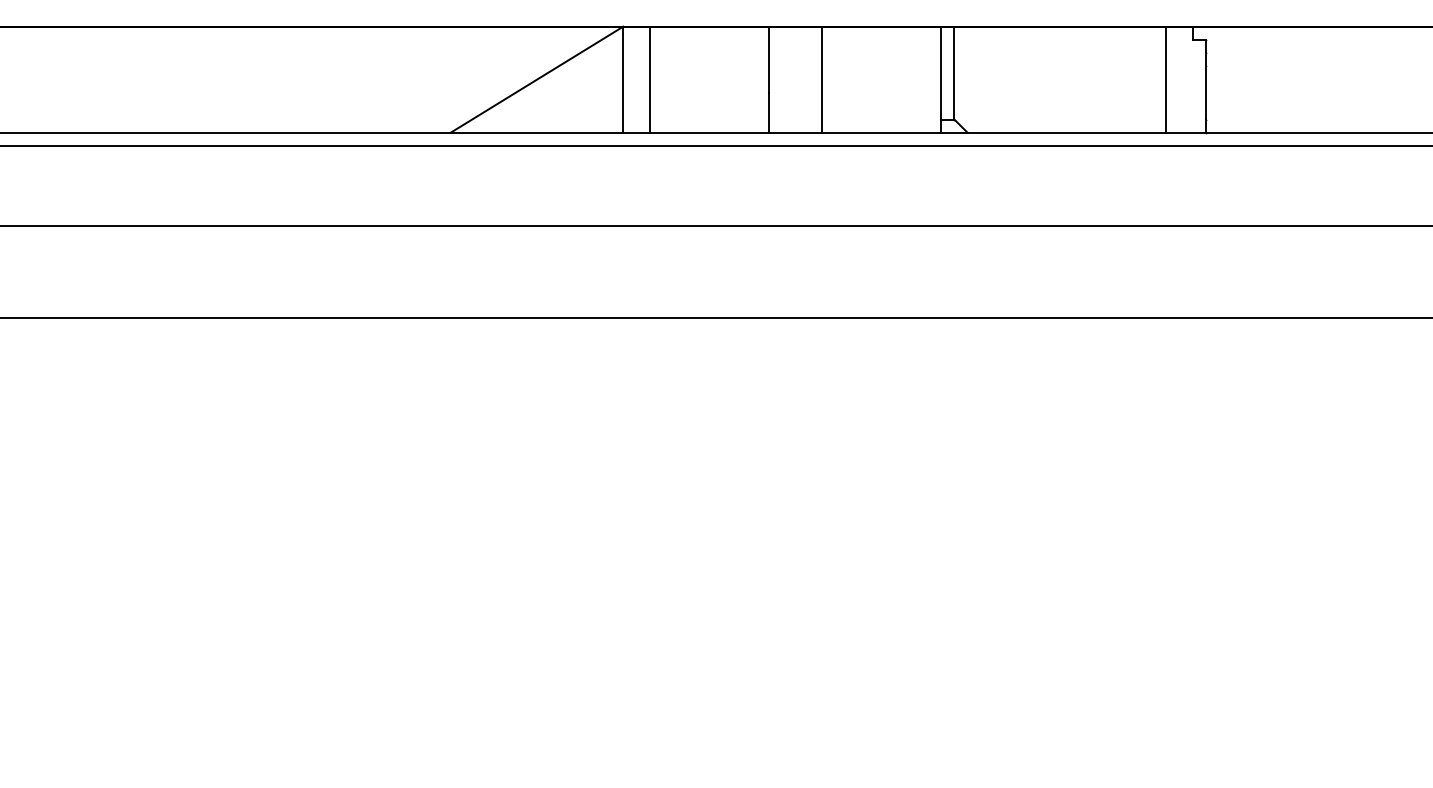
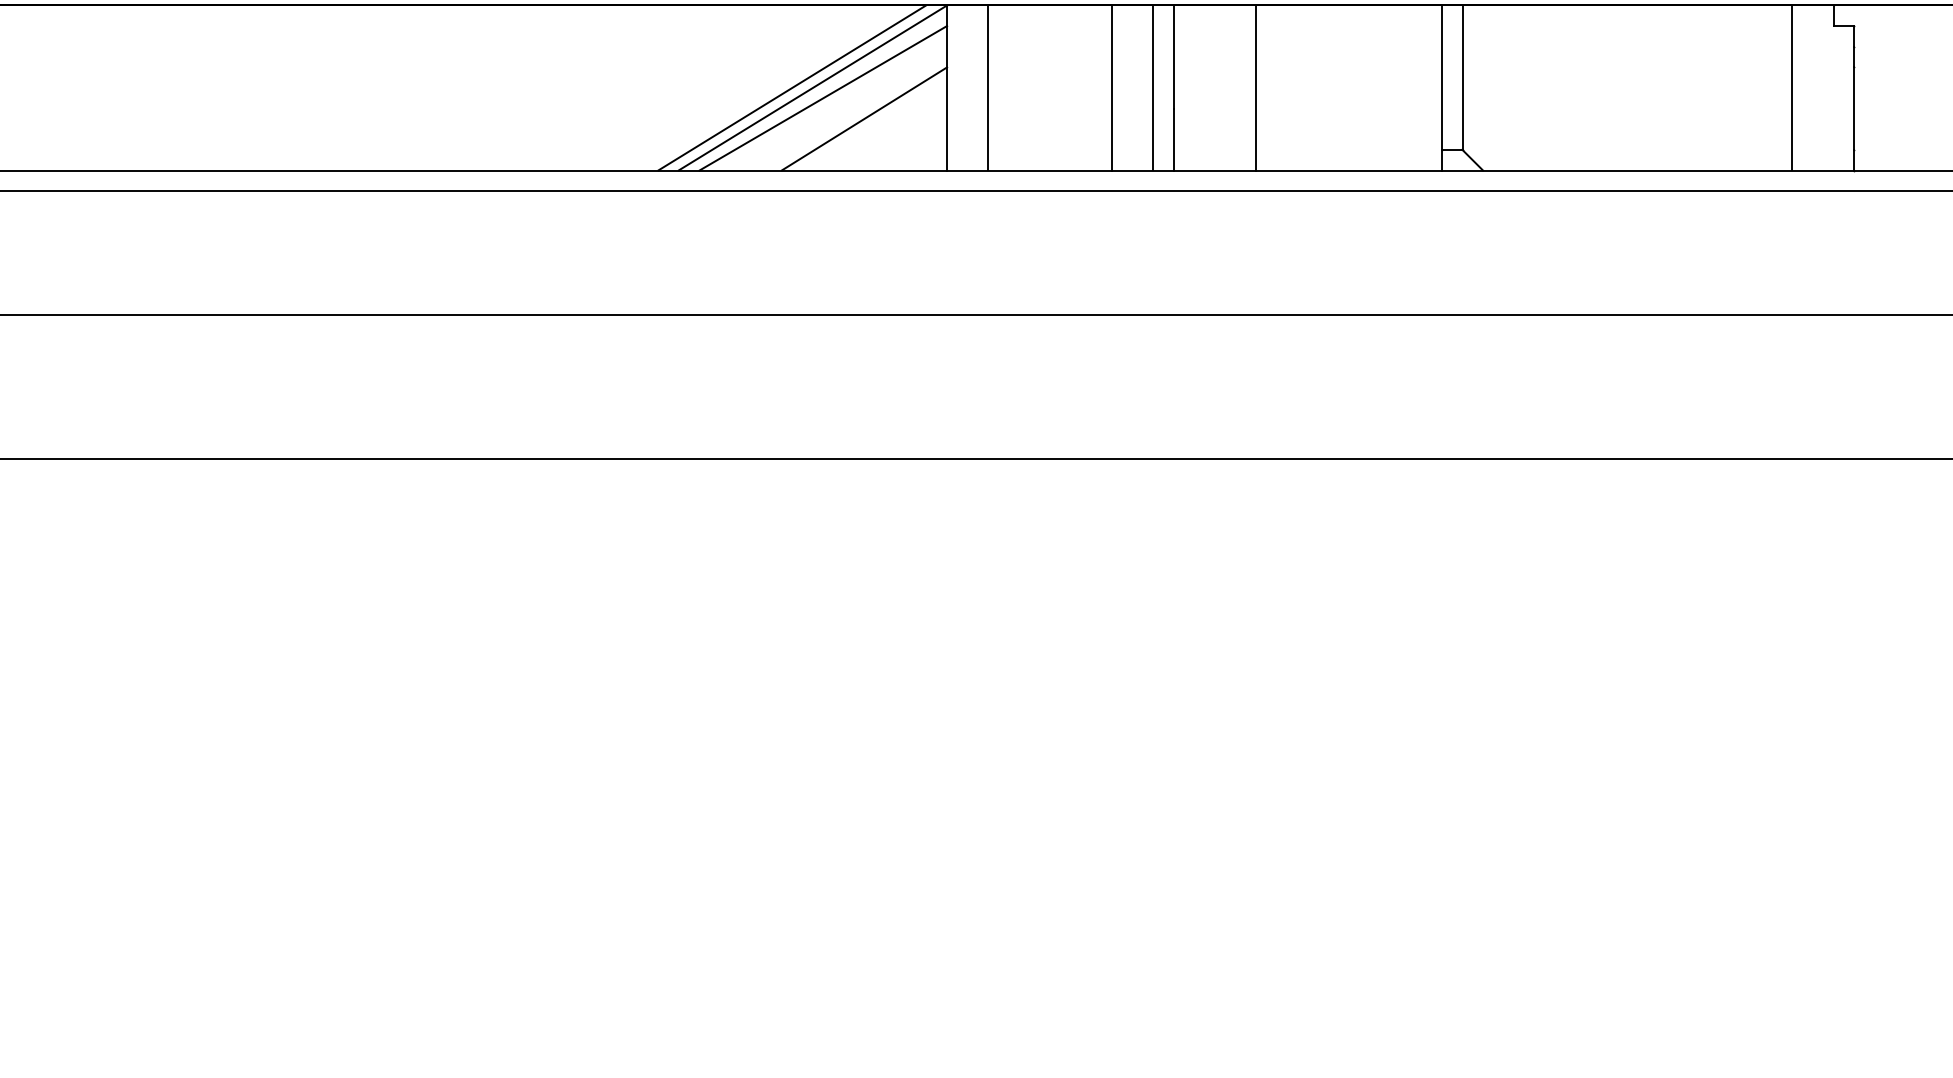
line: (523, 79) -> (791, 87), added
line: (729, 79) -> (1112, 87), added
line: (755, 79) -> (1152, 87), added
line: (543, 85) -> (823, 97), added
line: (570, 99) -> (865, 118), added

